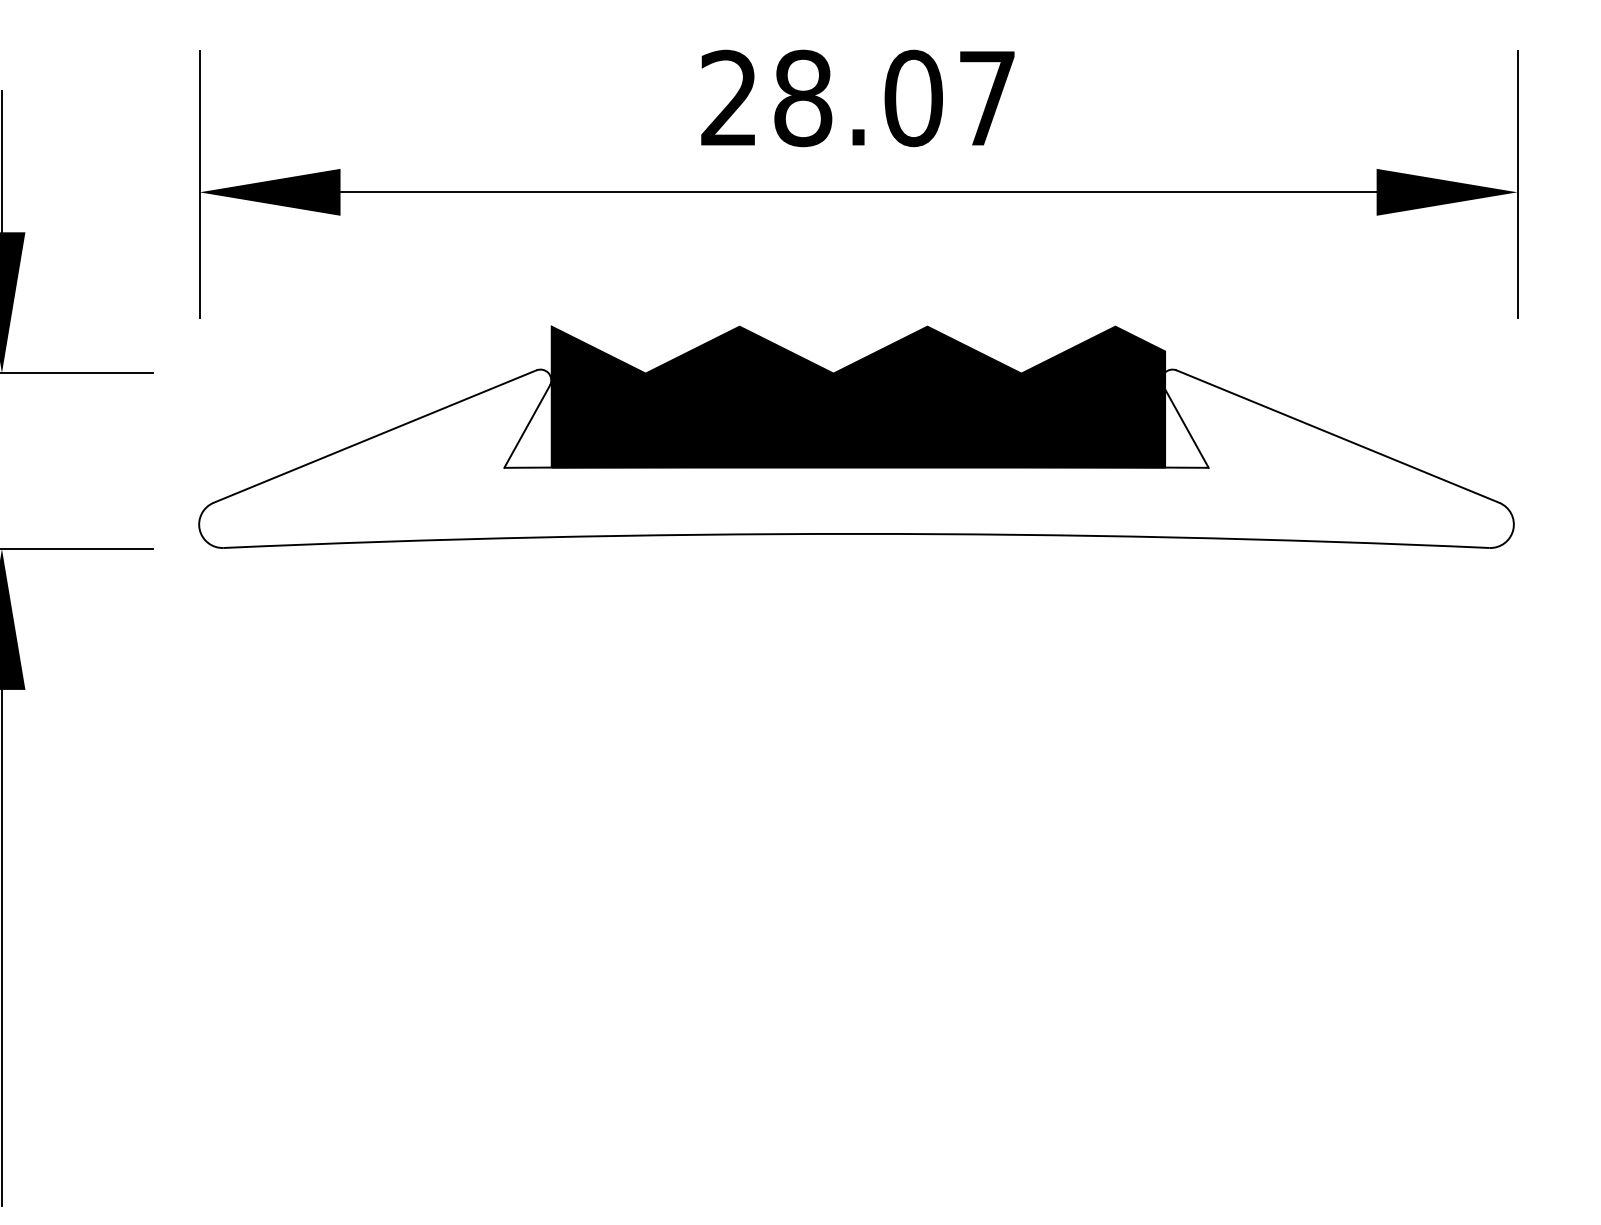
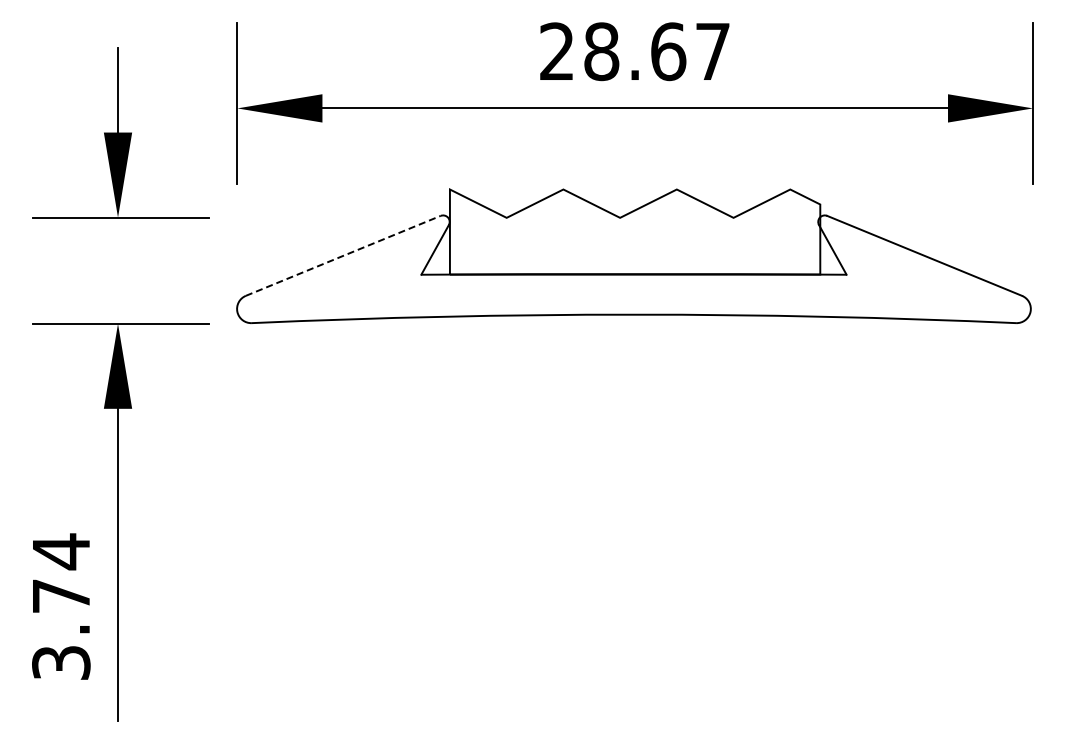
text: (913, 98) -> (668, 51), 28.07 -> 28.67
fill: (857, 396) -> (634, 231), removed
line: (375, 435) -> (343, 255), solid -> dashed

